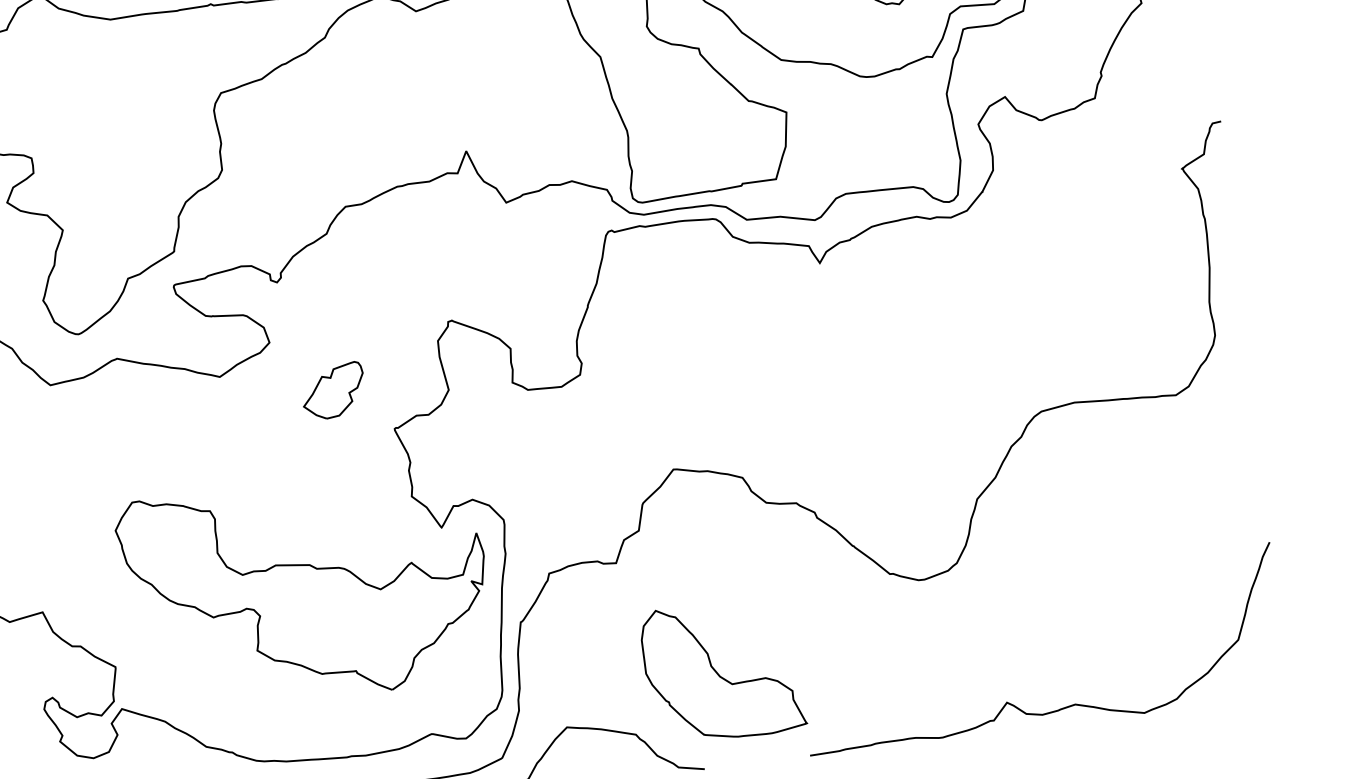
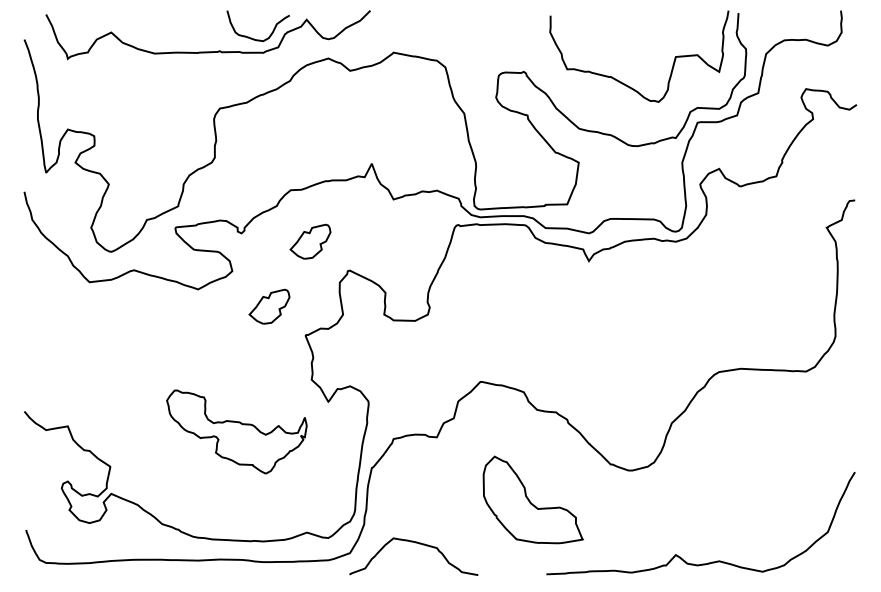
part: (385, 282) -> (310, 241), added
part: (304, 590) -> (236, 431), size x0.6
part: (721, 670) -> (532, 499), moved

